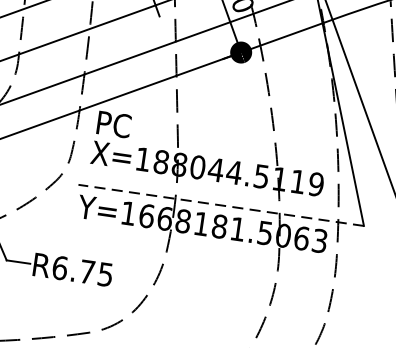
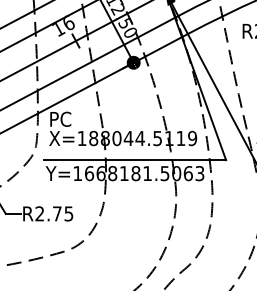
line: (220, 205) -> (134, 160), dashed -> solid
text: (59, 267) -> (39, 213), R6.75 -> R2.75

